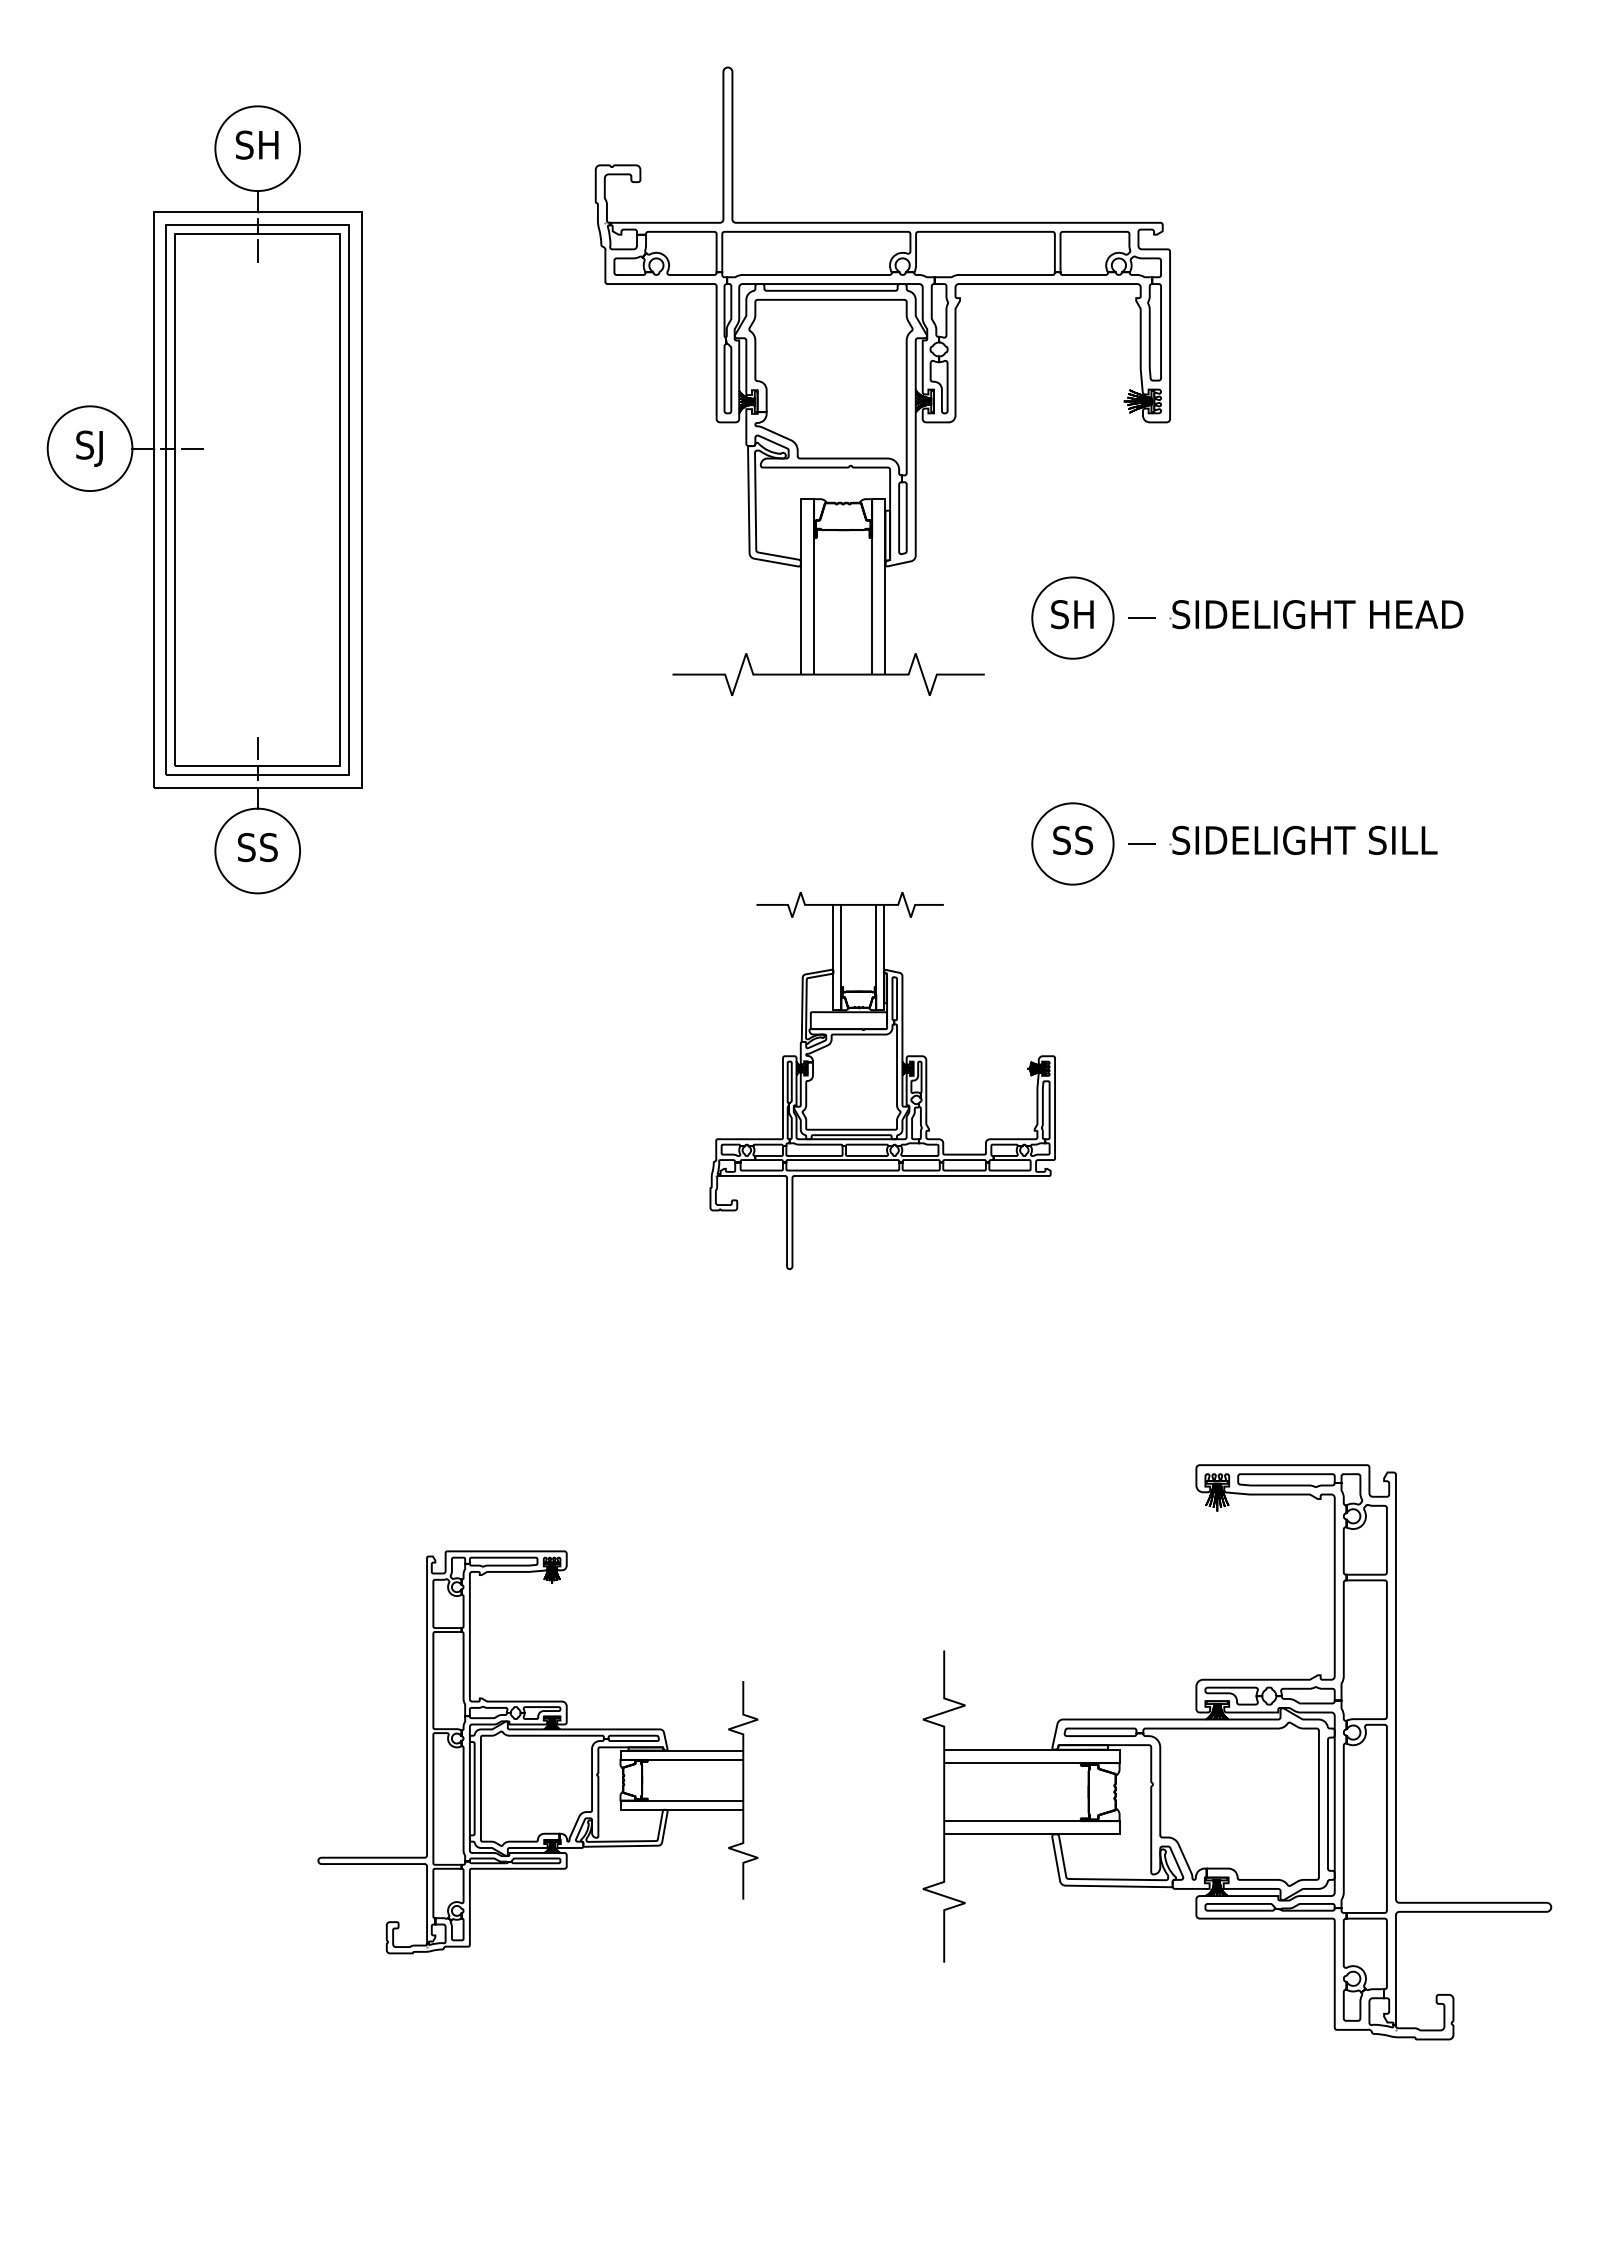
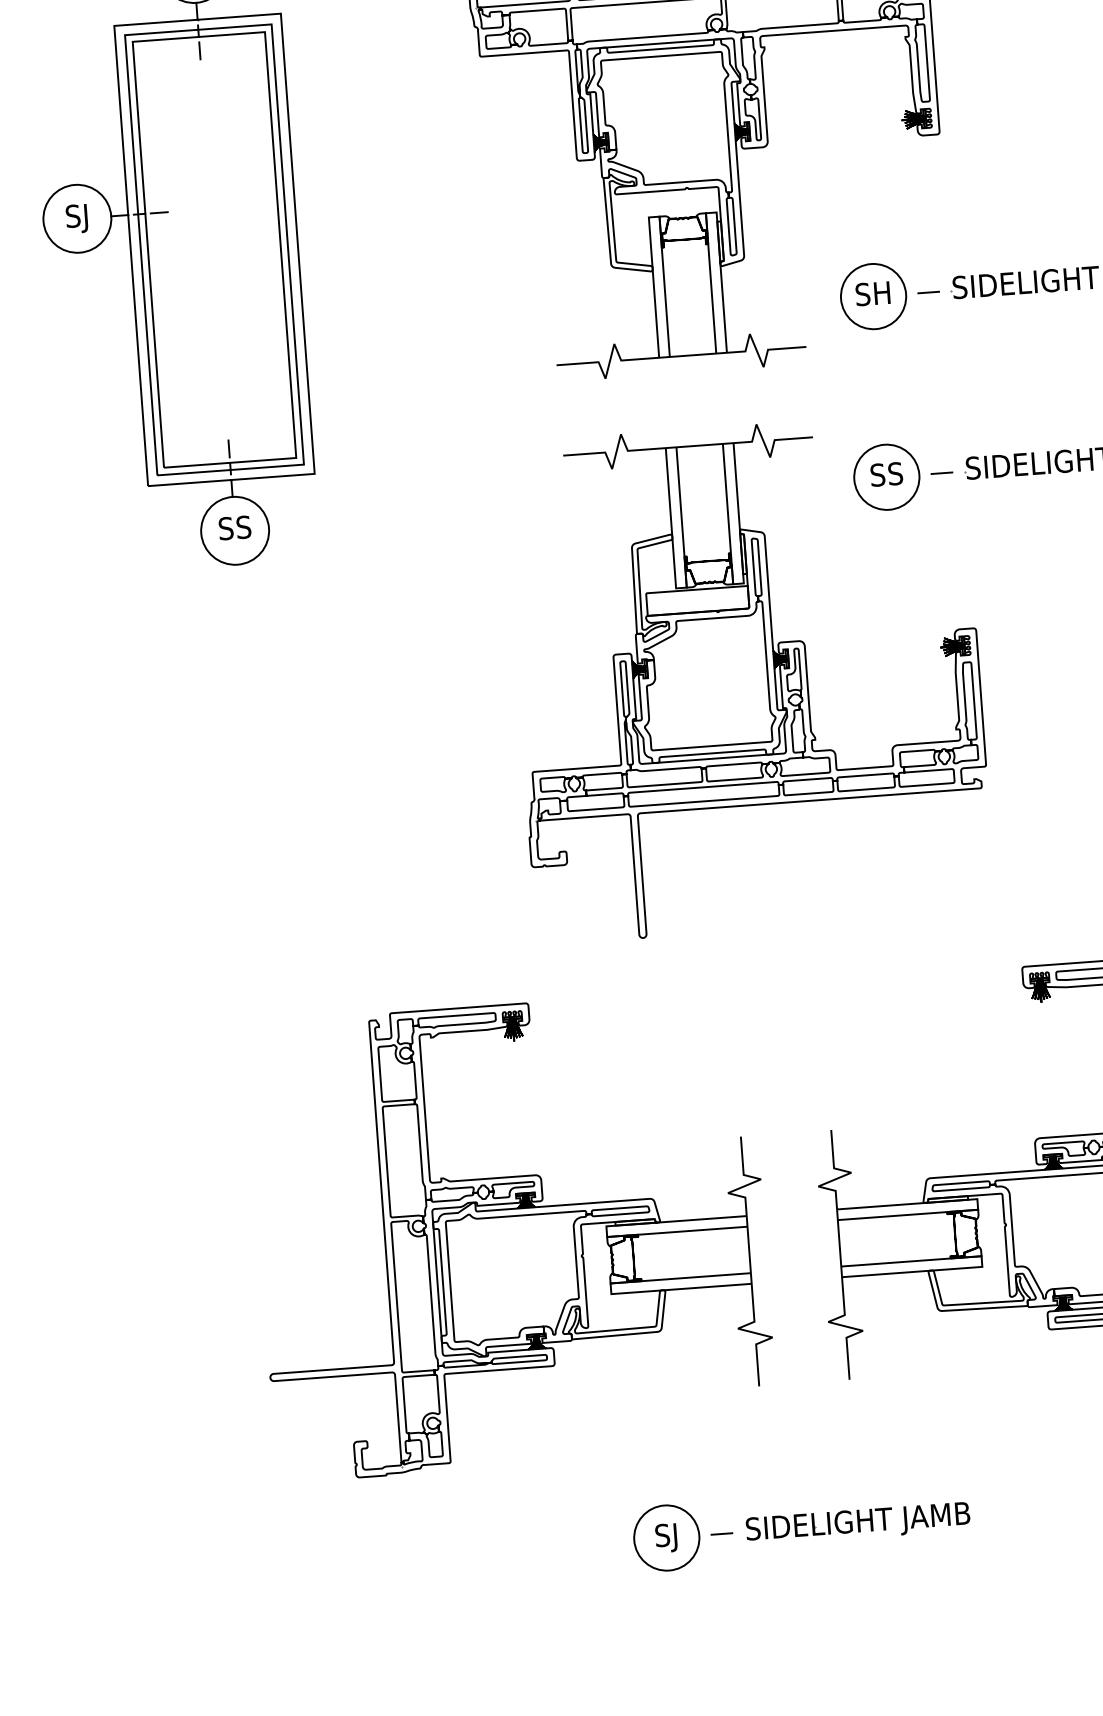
part: (882, 1080) -> (748, 677), size x1.67
part: (537, 1752) -> (511, 1235), size x1.43
part: (871, 2142) -> (801, 1527), added

